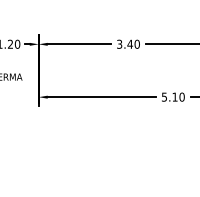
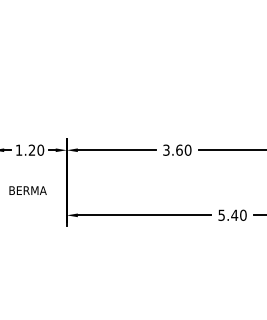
text: (129, 43) -> (178, 149), 3.40 -> 3.60
text: (174, 96) -> (234, 214), 5.10 -> 5.40

